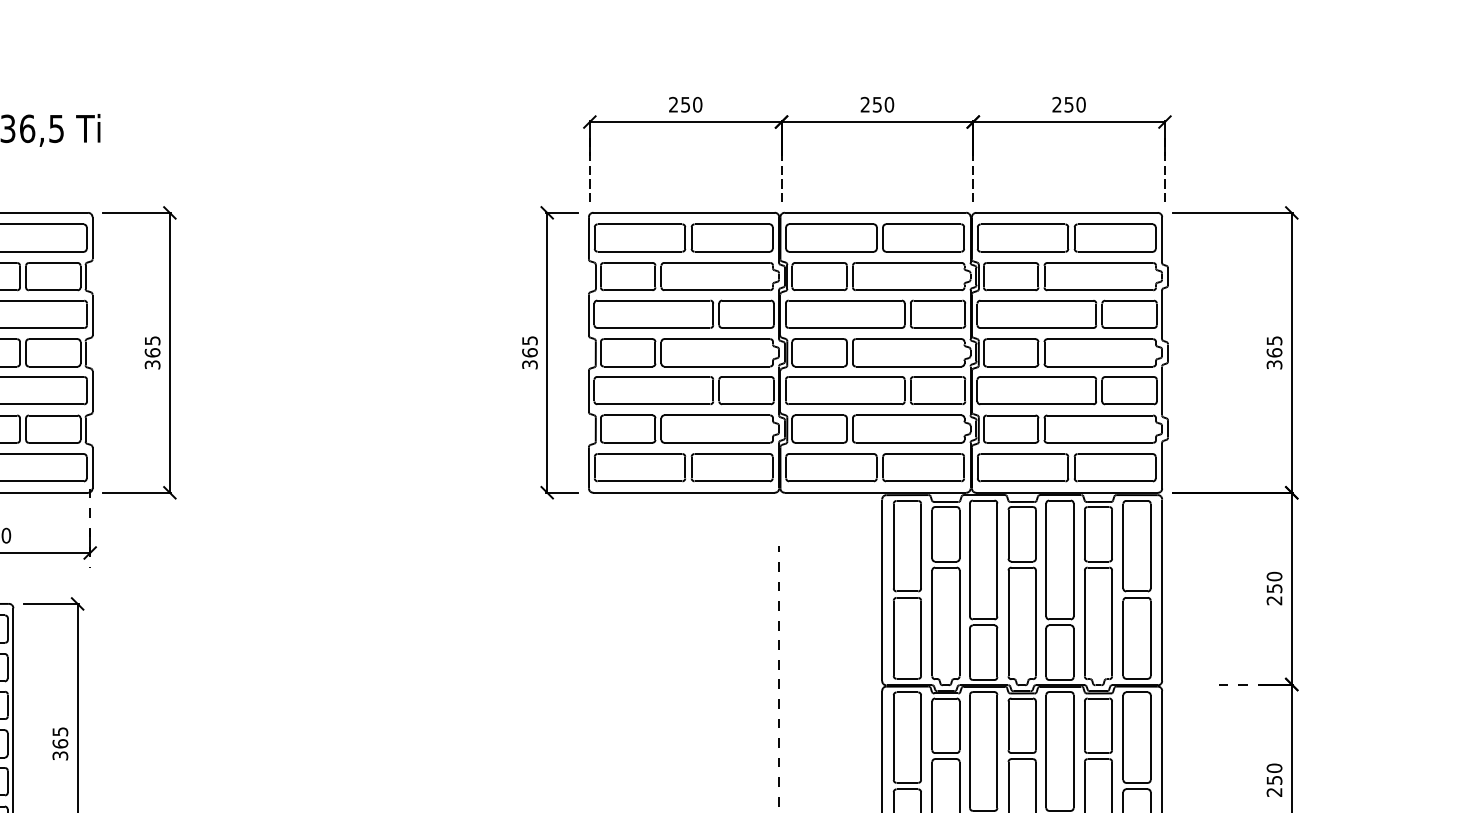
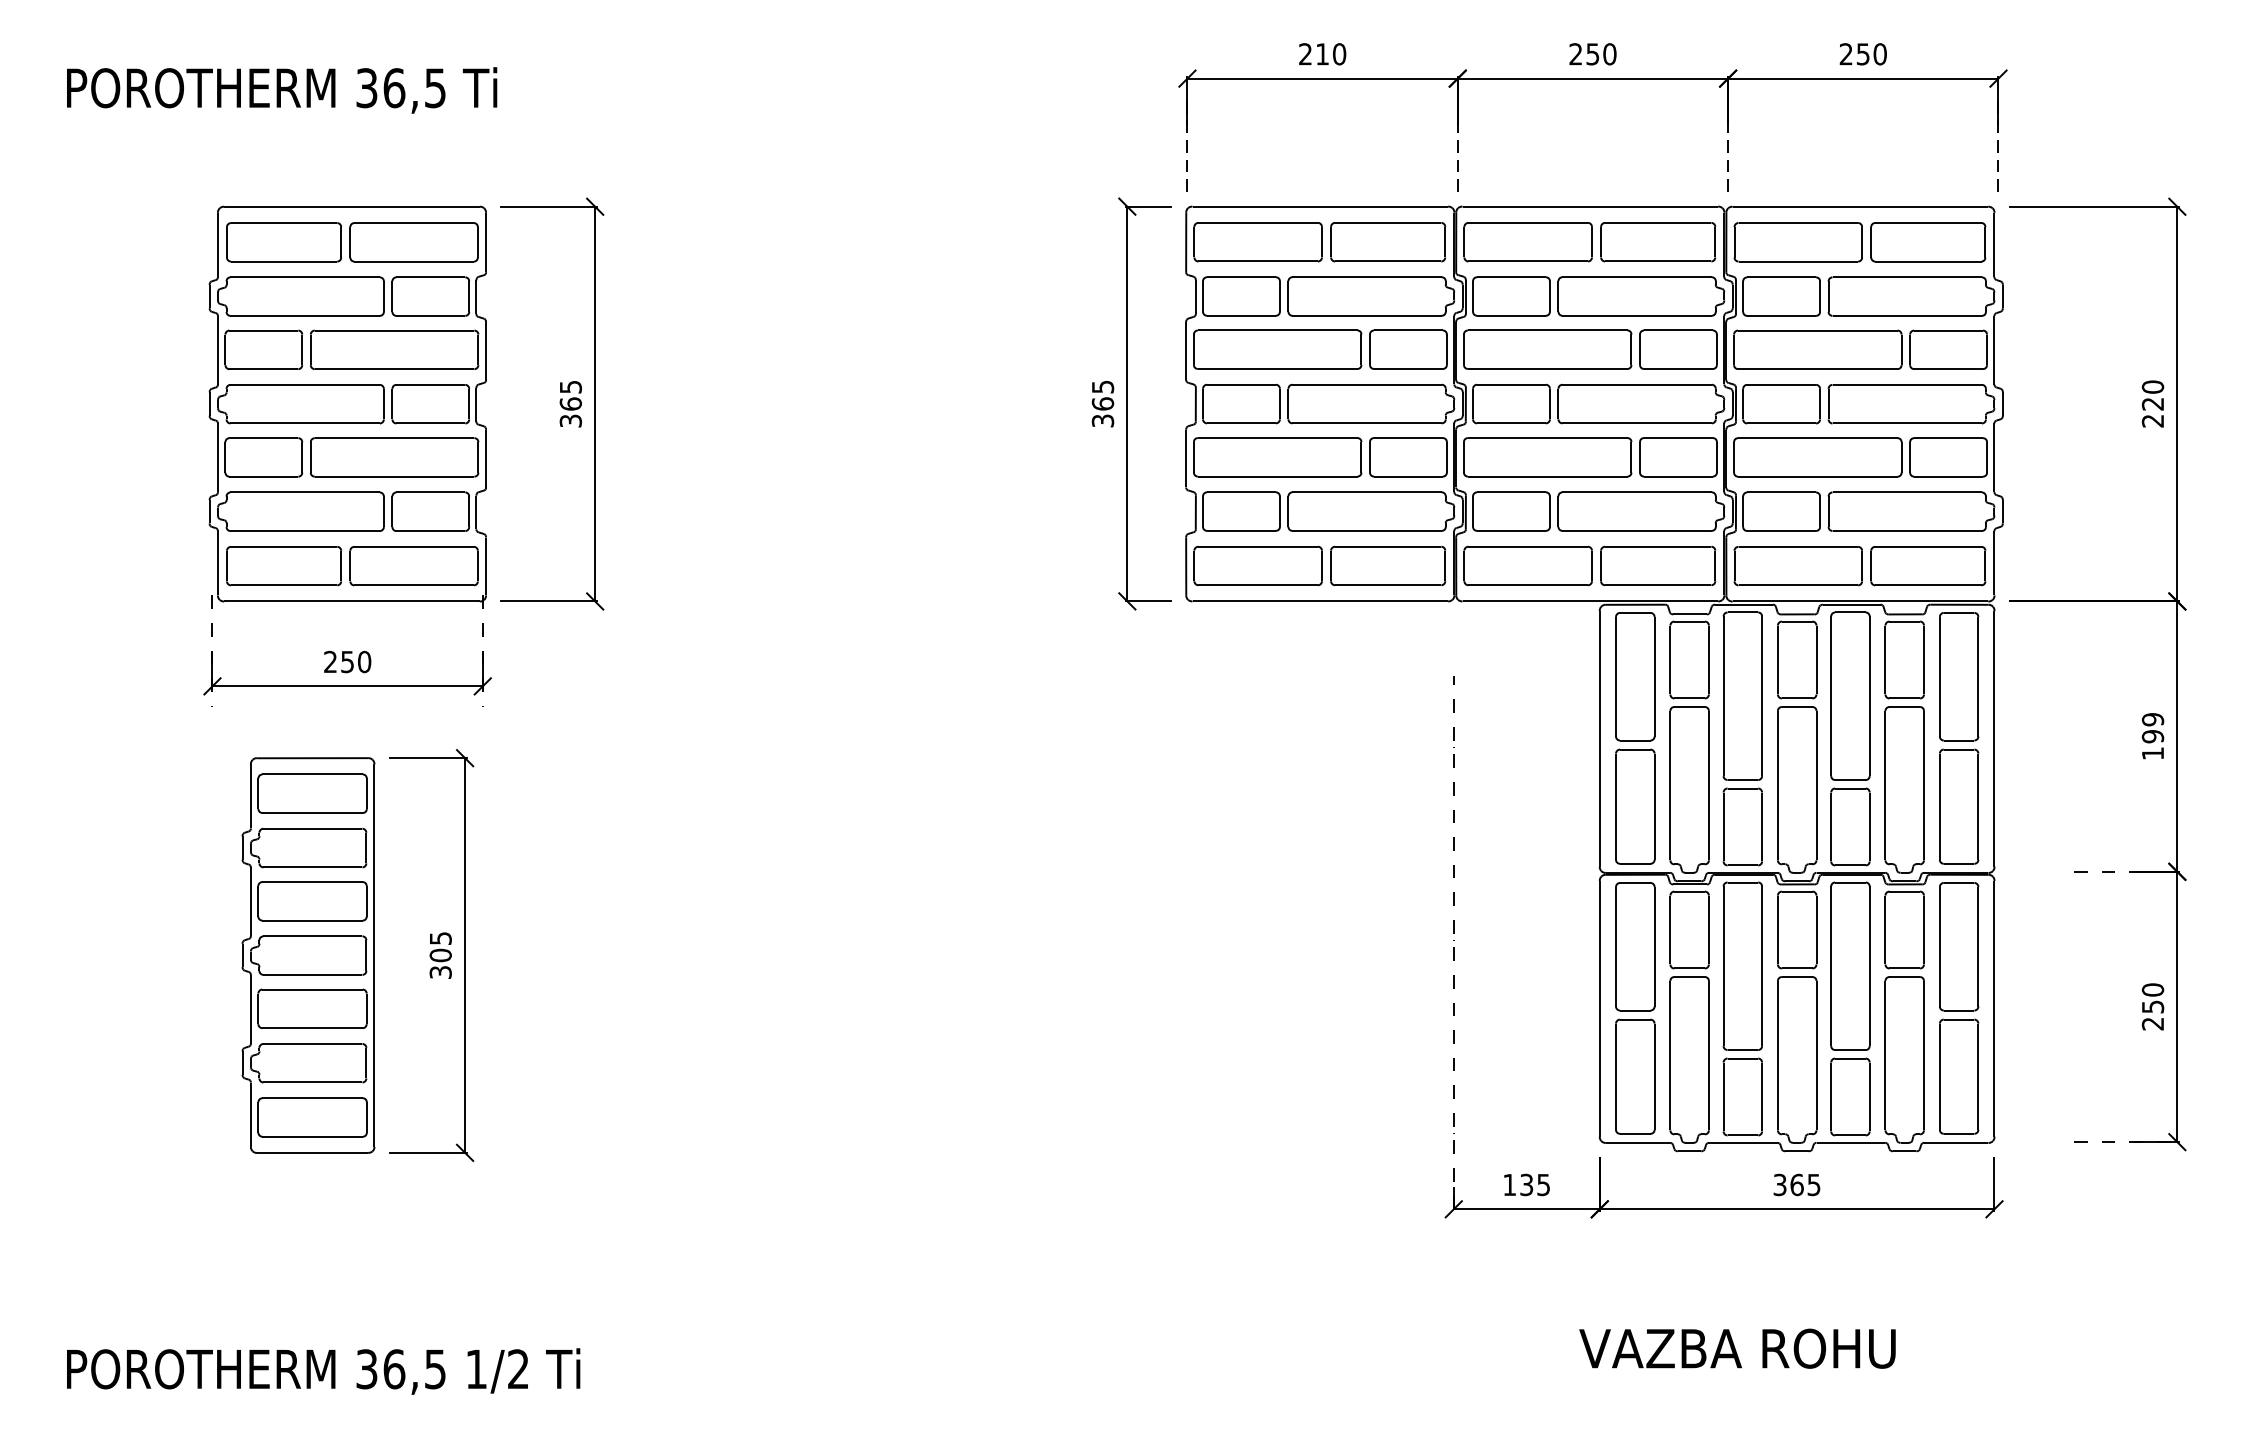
text: (685, 104) -> (1322, 54), 250 -> 210
text: (1274, 352) -> (2152, 403), 365 -> 220
text: (1274, 588) -> (2152, 736), 250 -> 199
text: (60, 743) -> (440, 955), 365 -> 305

